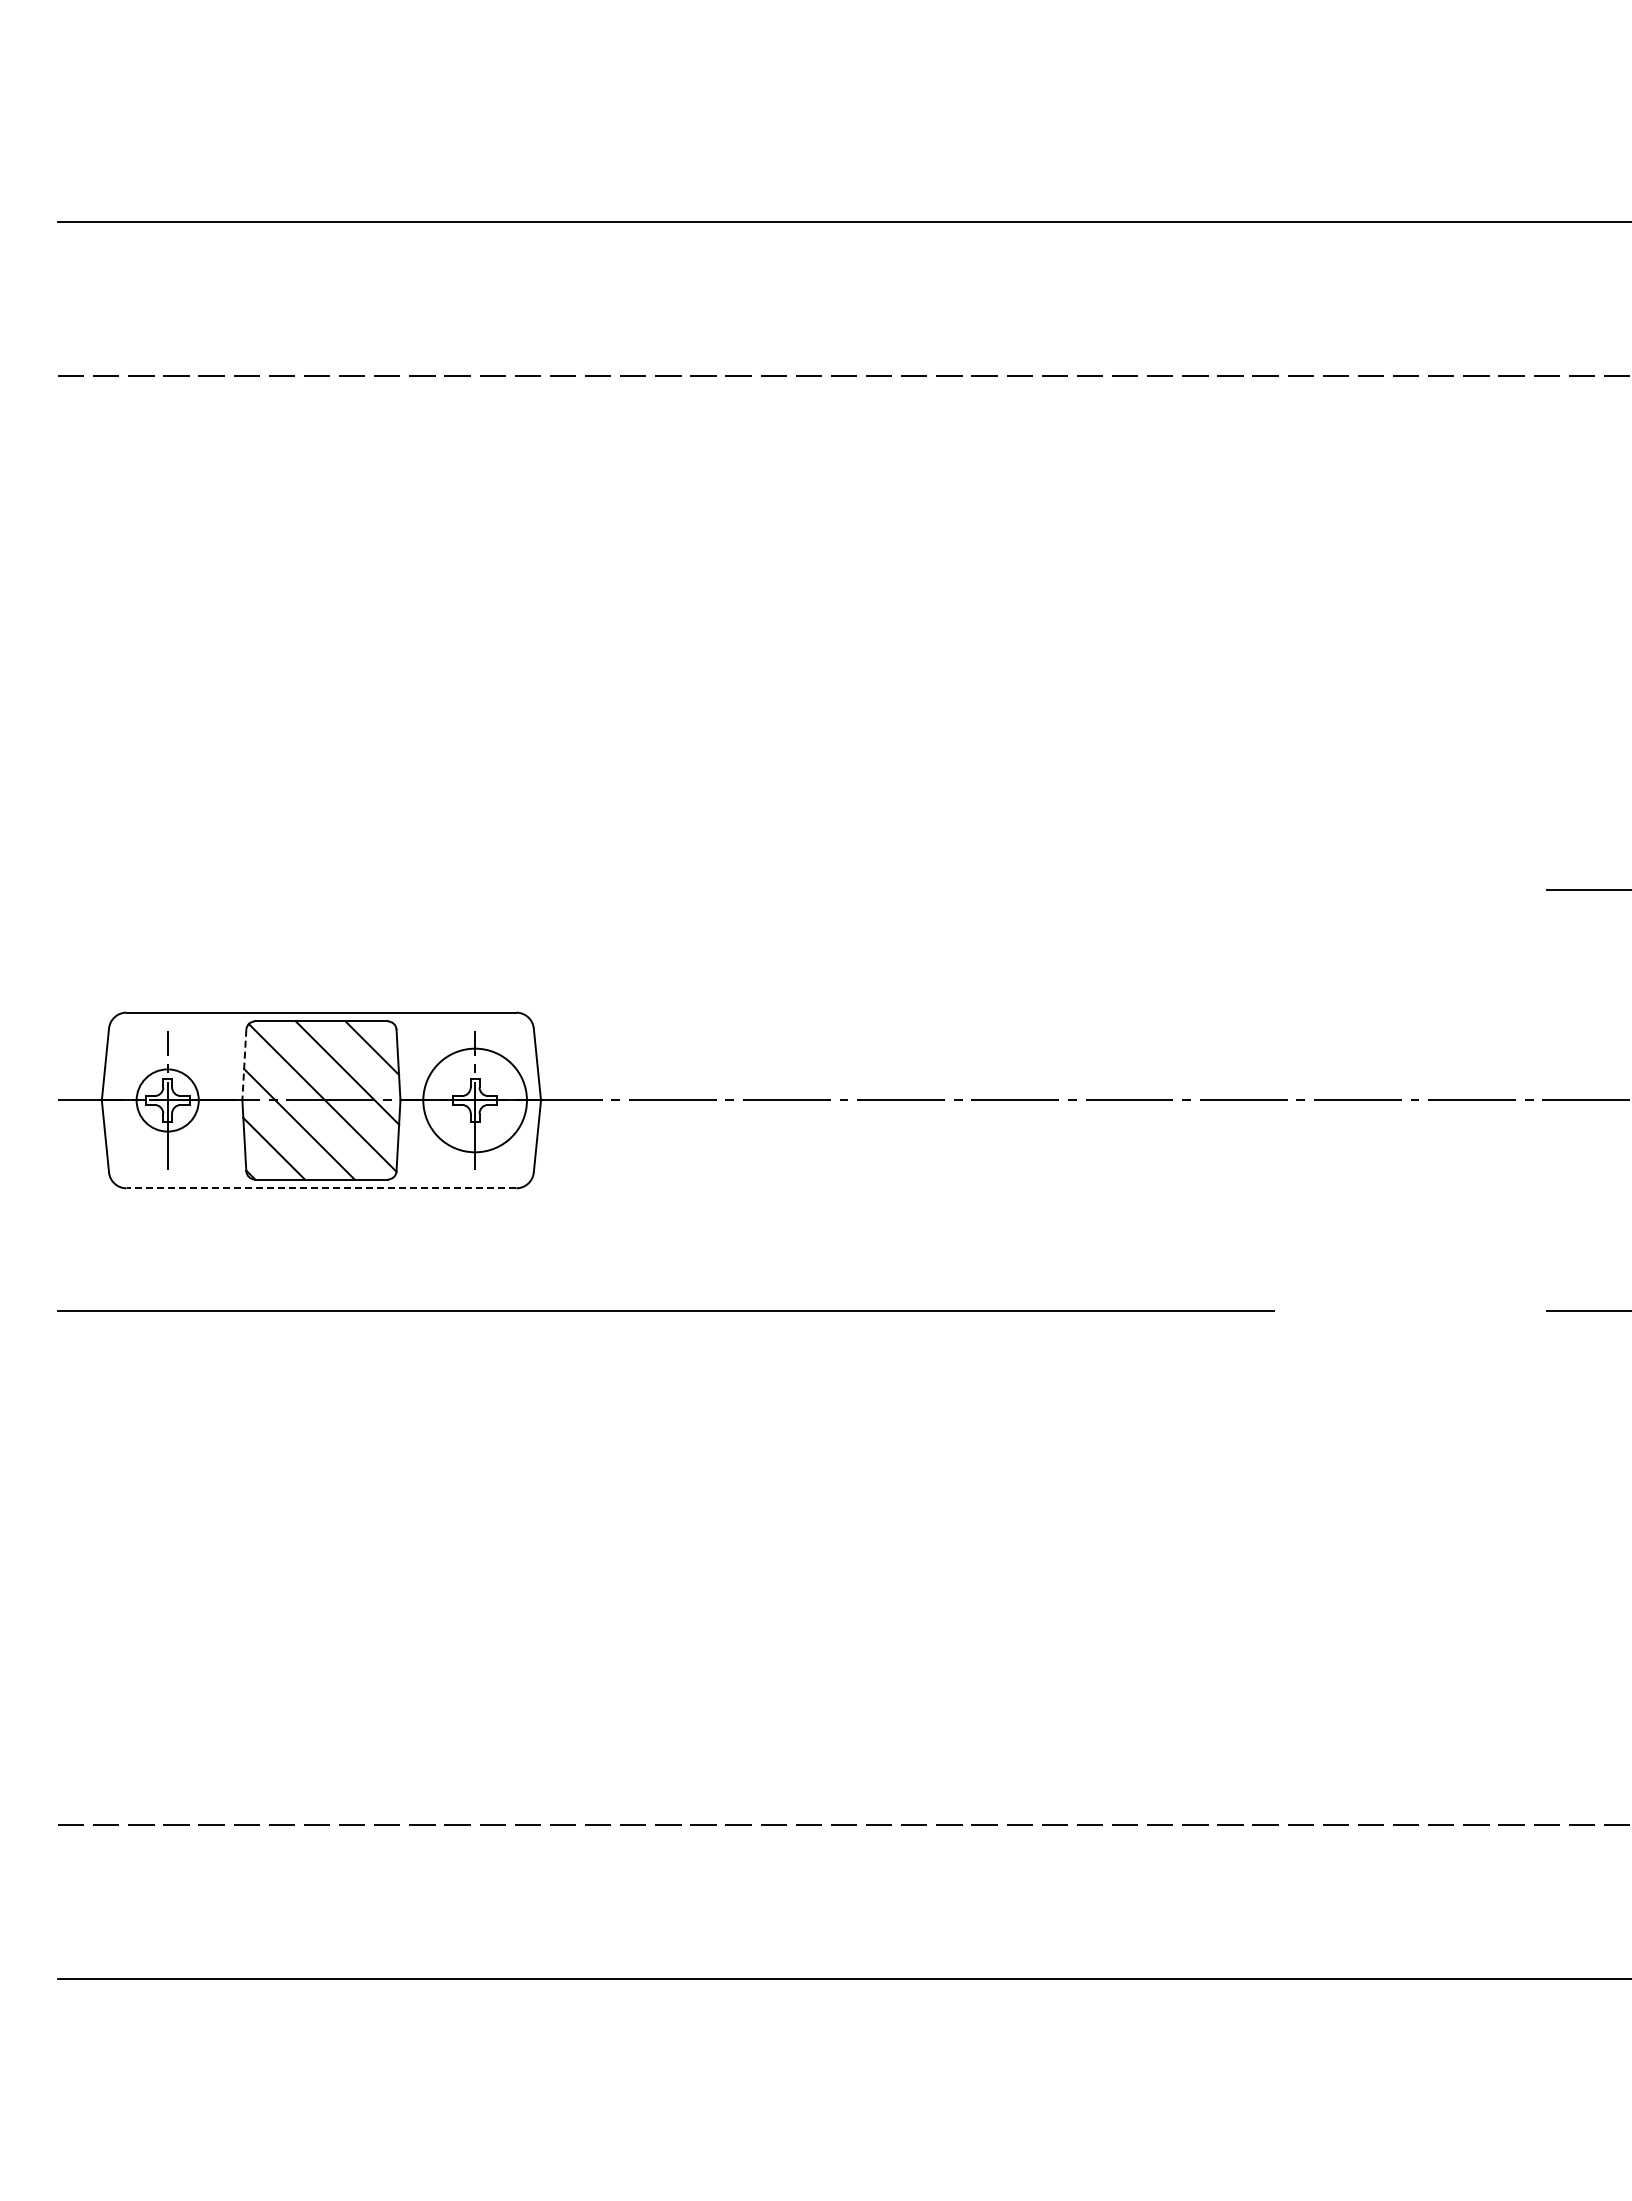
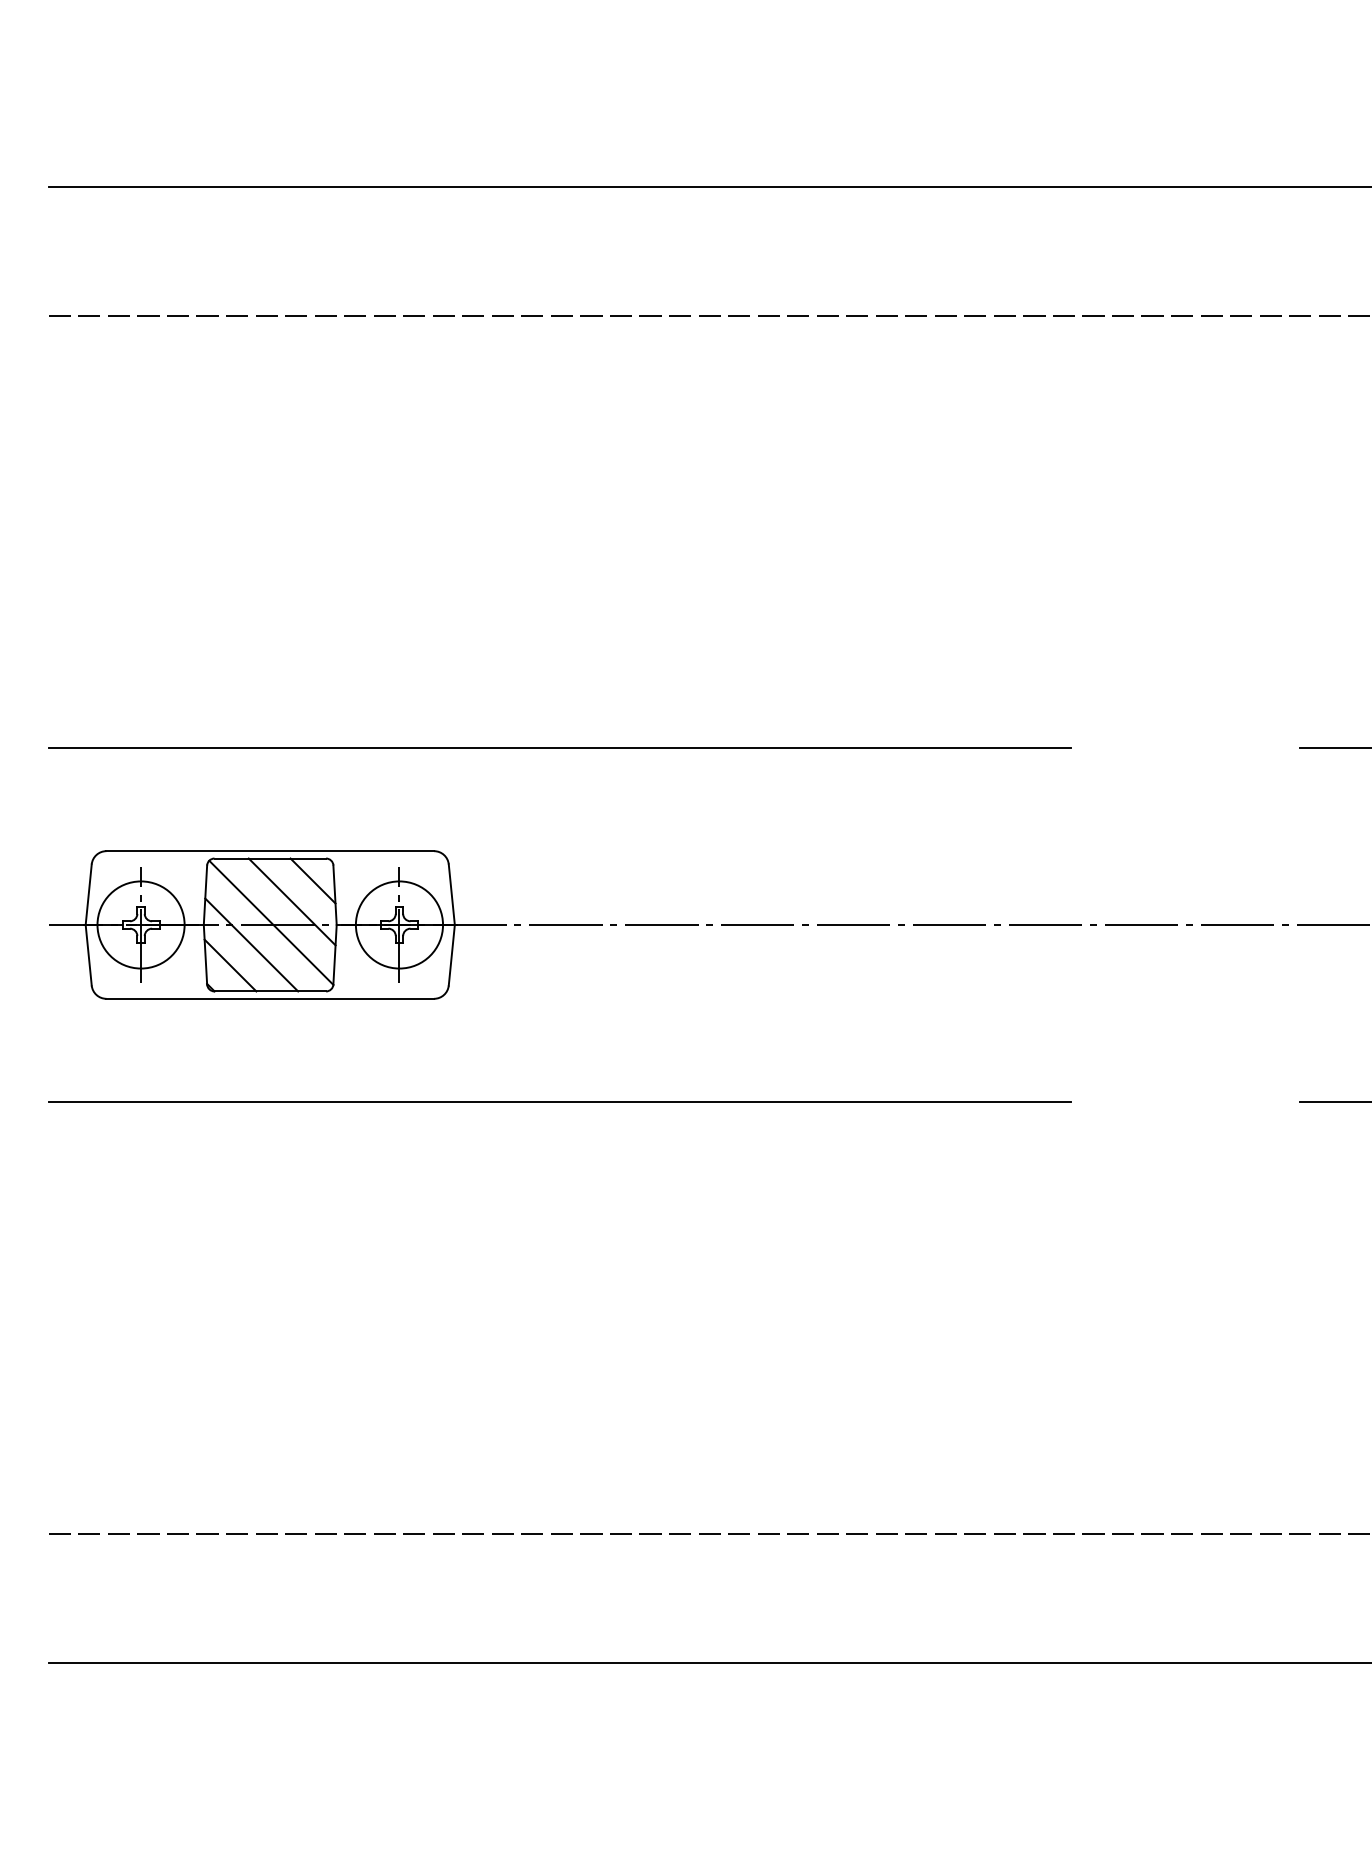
line: (665, 889) -> (559, 747), added
line: (244, 1065) -> (205, 895), dashed -> solid
circle: (167, 1100) -> (140, 925), size x1.67
line: (321, 1188) -> (270, 998), dashed -> solid

